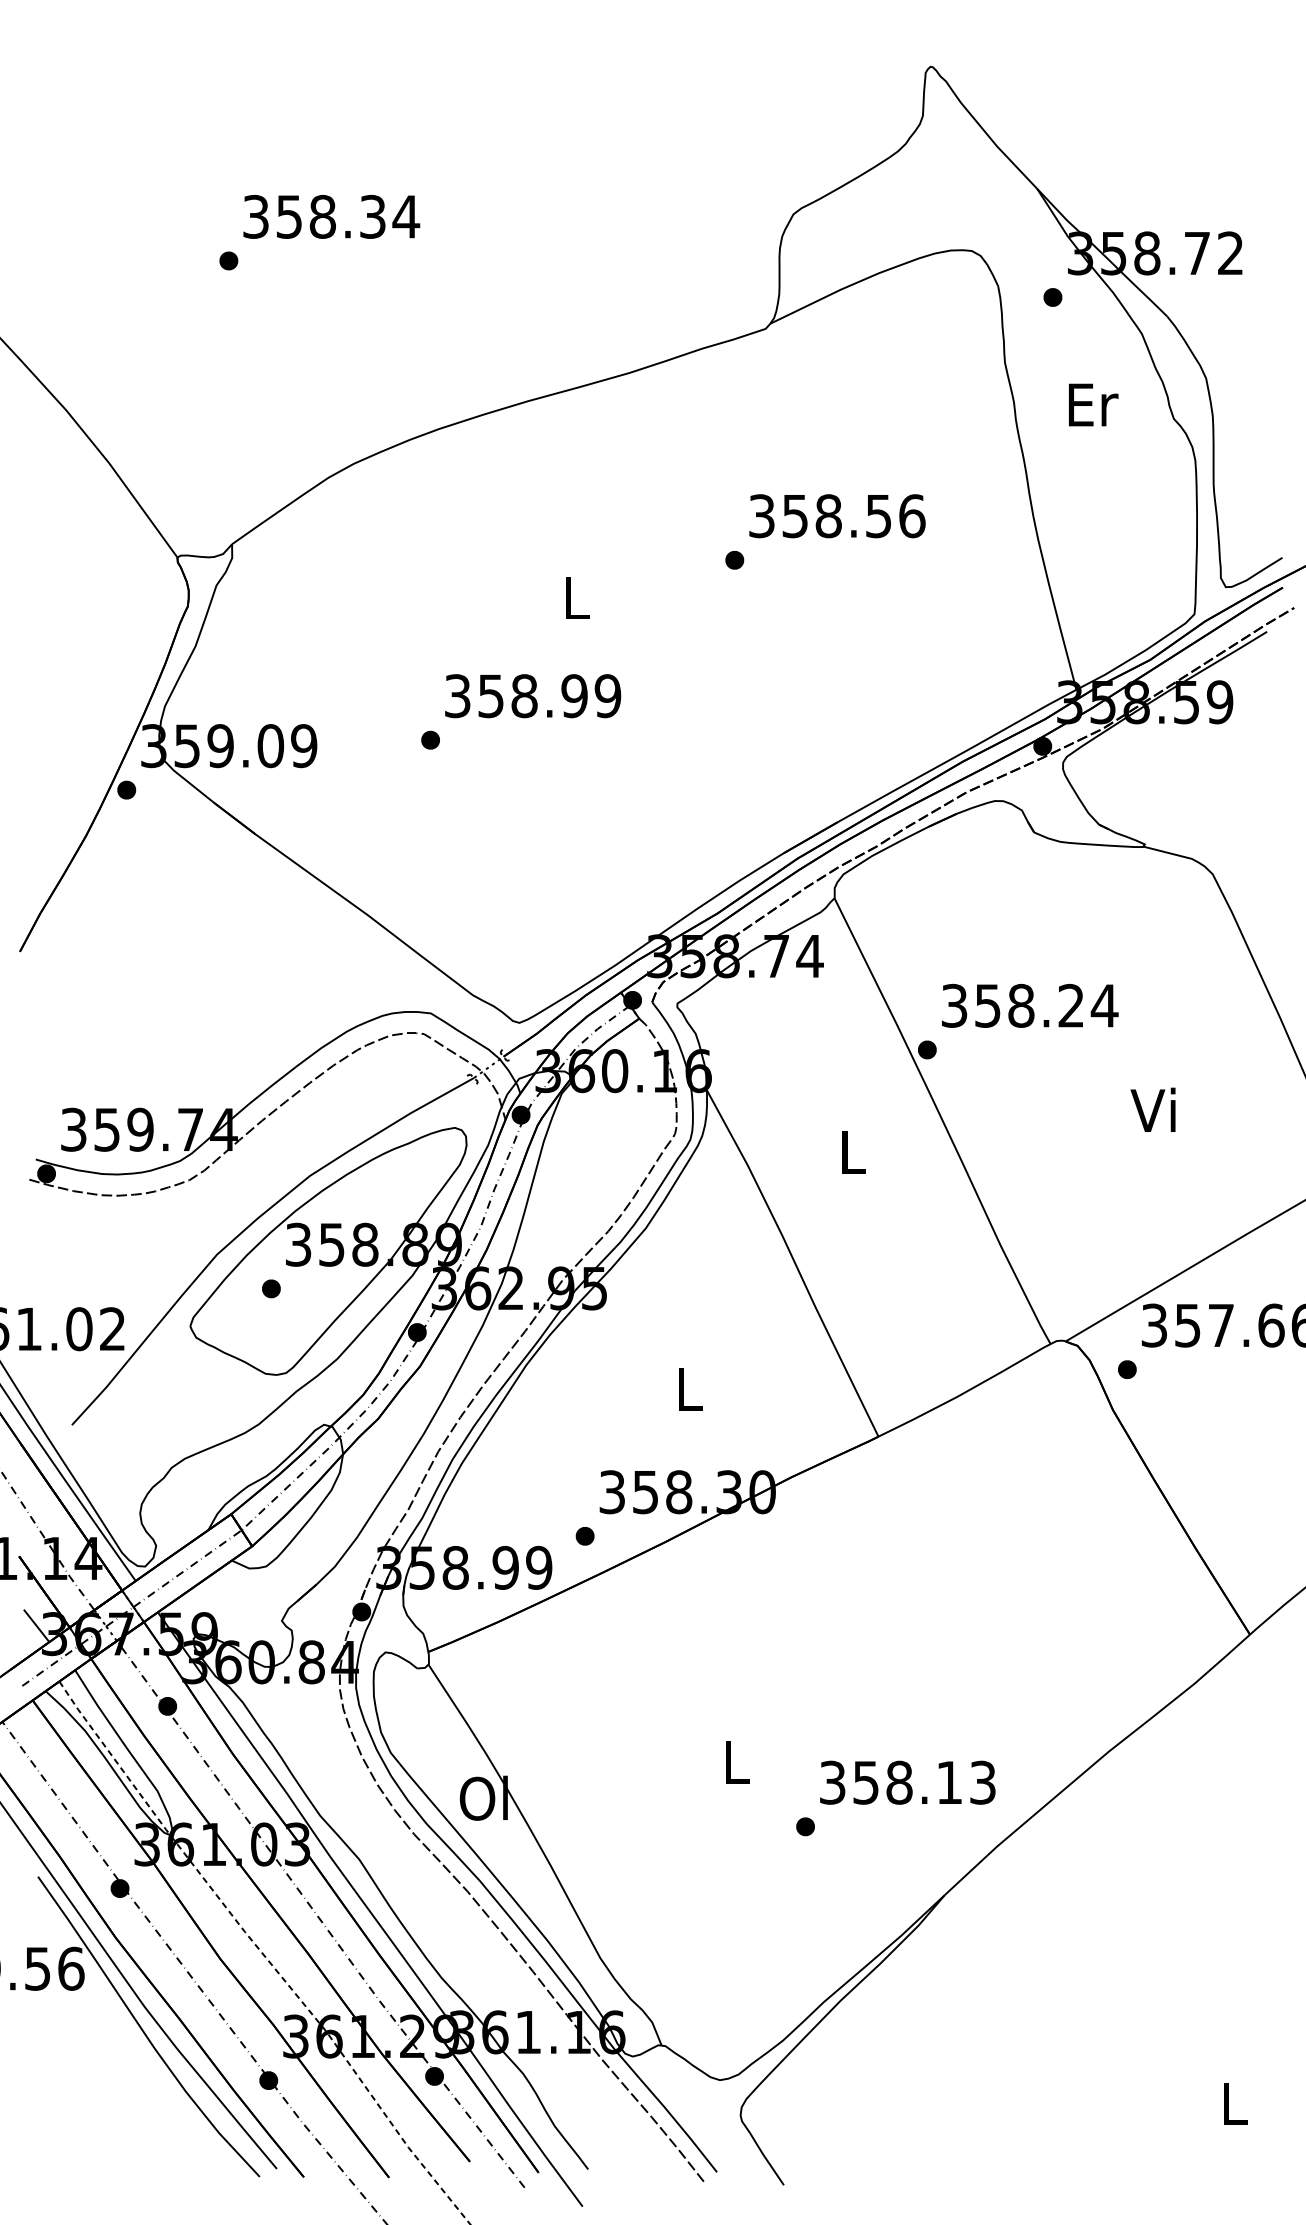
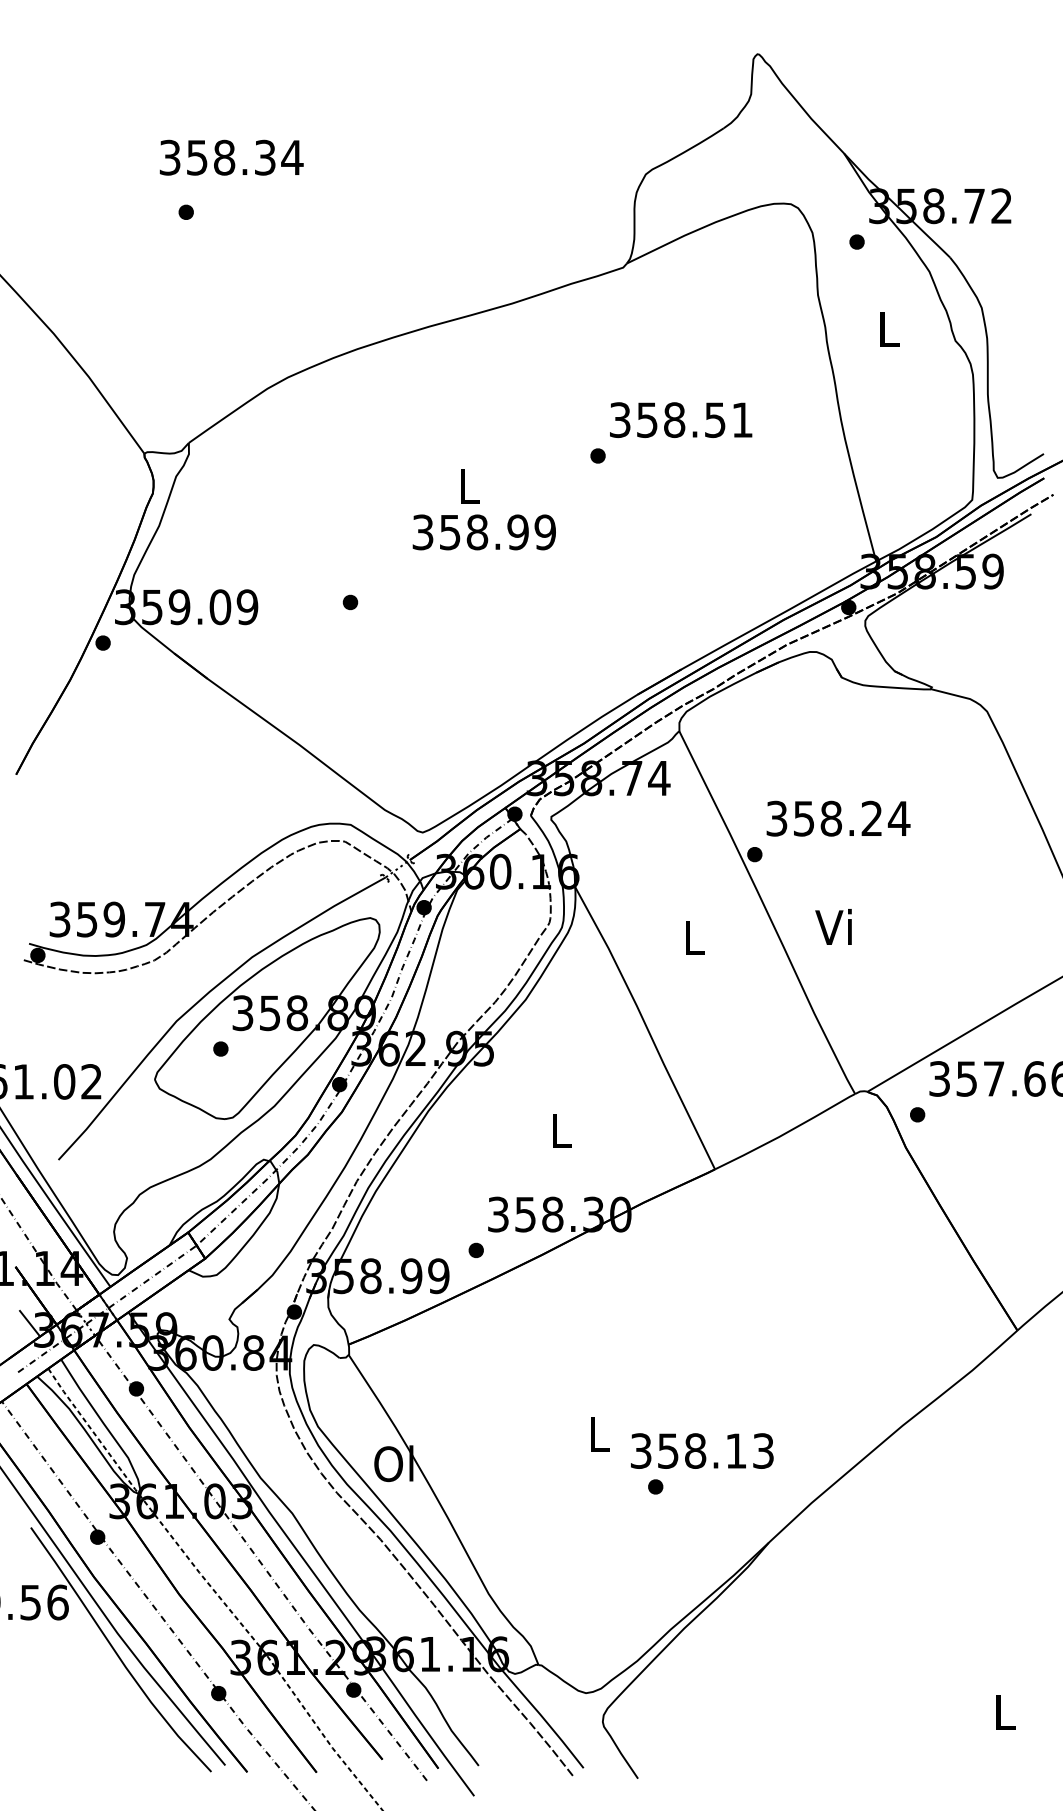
text: (331, 216) -> (231, 157), moved
text: (1093, 404) -> (890, 329), Er -> L
text: (912, 516) -> (742, 420), 358.56 -> 358.51
text: (533, 696) -> (484, 532), moved
text: (1152, 1109) -> (833, 926), moved
text: (907, 1782) -> (702, 1450), moved

